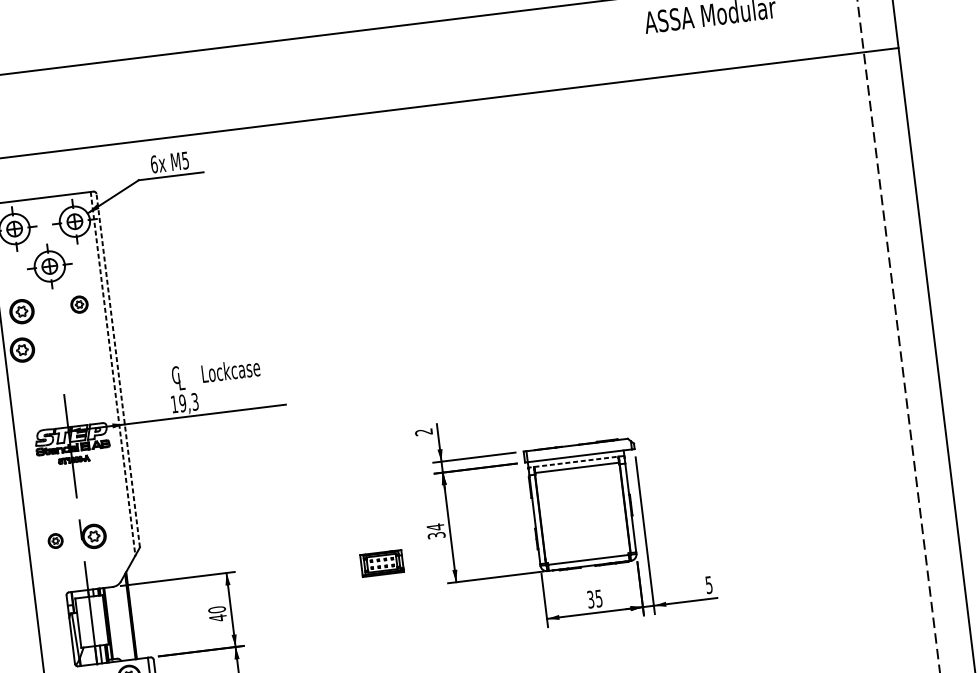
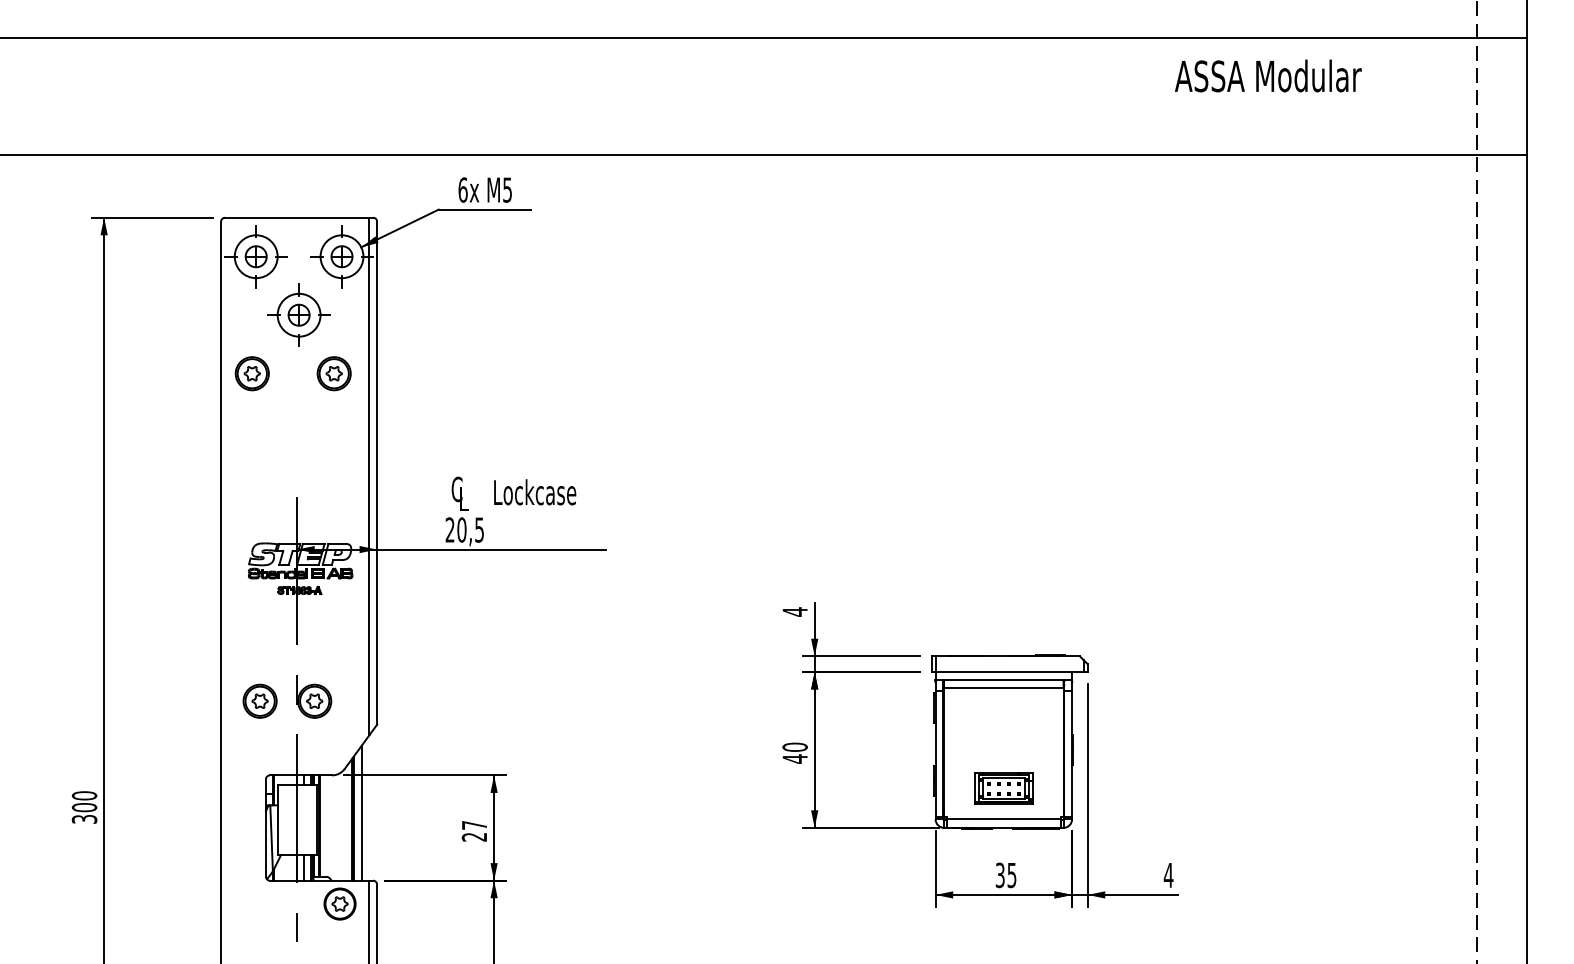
part: (79, 304) -> (333, 373), size x1.43
part: (21, 350) -> (245, 427), removed
line: (118, 370) -> (377, 473), dashed -> solid
line: (113, 373) -> (369, 476), dashed -> solid
text: (184, 402) -> (464, 529), 19,3 -> 20,5
text: (423, 431) -> (794, 611), 2 -> 4
line: (576, 461) -> (1003, 679), dashed -> solid
text: (435, 531) -> (794, 752), 34 -> 40
part: (55, 540) -> (259, 700), size x1.67
part: (381, 563) -> (1003, 788), moved
text: (709, 585) -> (1168, 875), 5 -> 4
line: (136, 611) -> (361, 813), added
text: (217, 614) -> (474, 831), 40 -> 27

